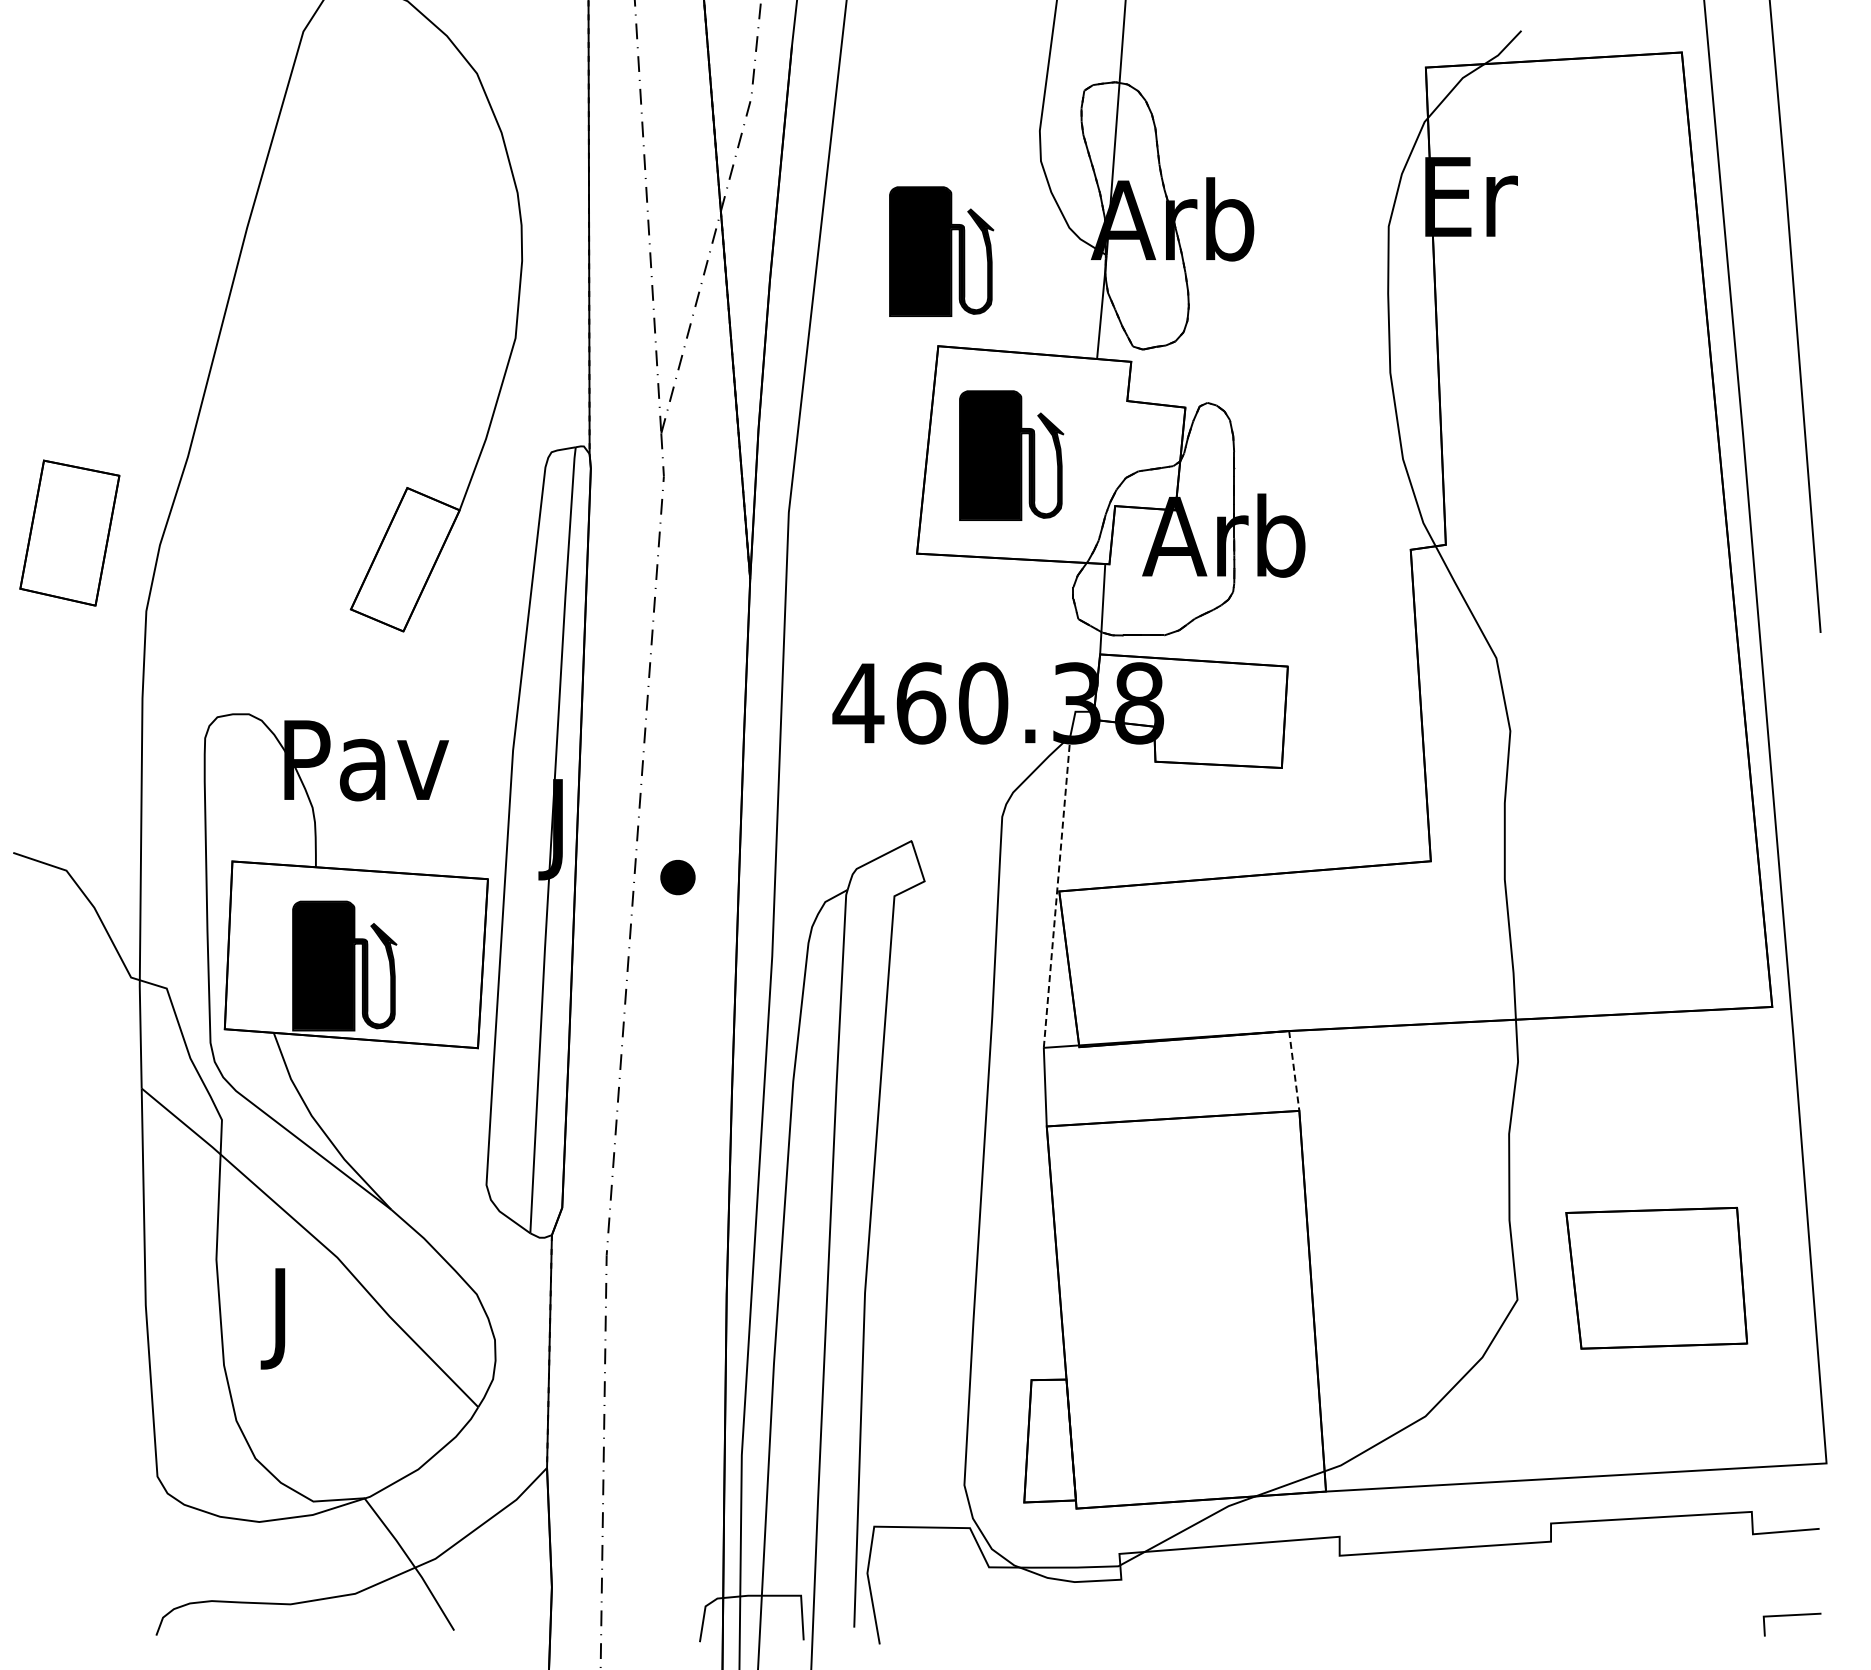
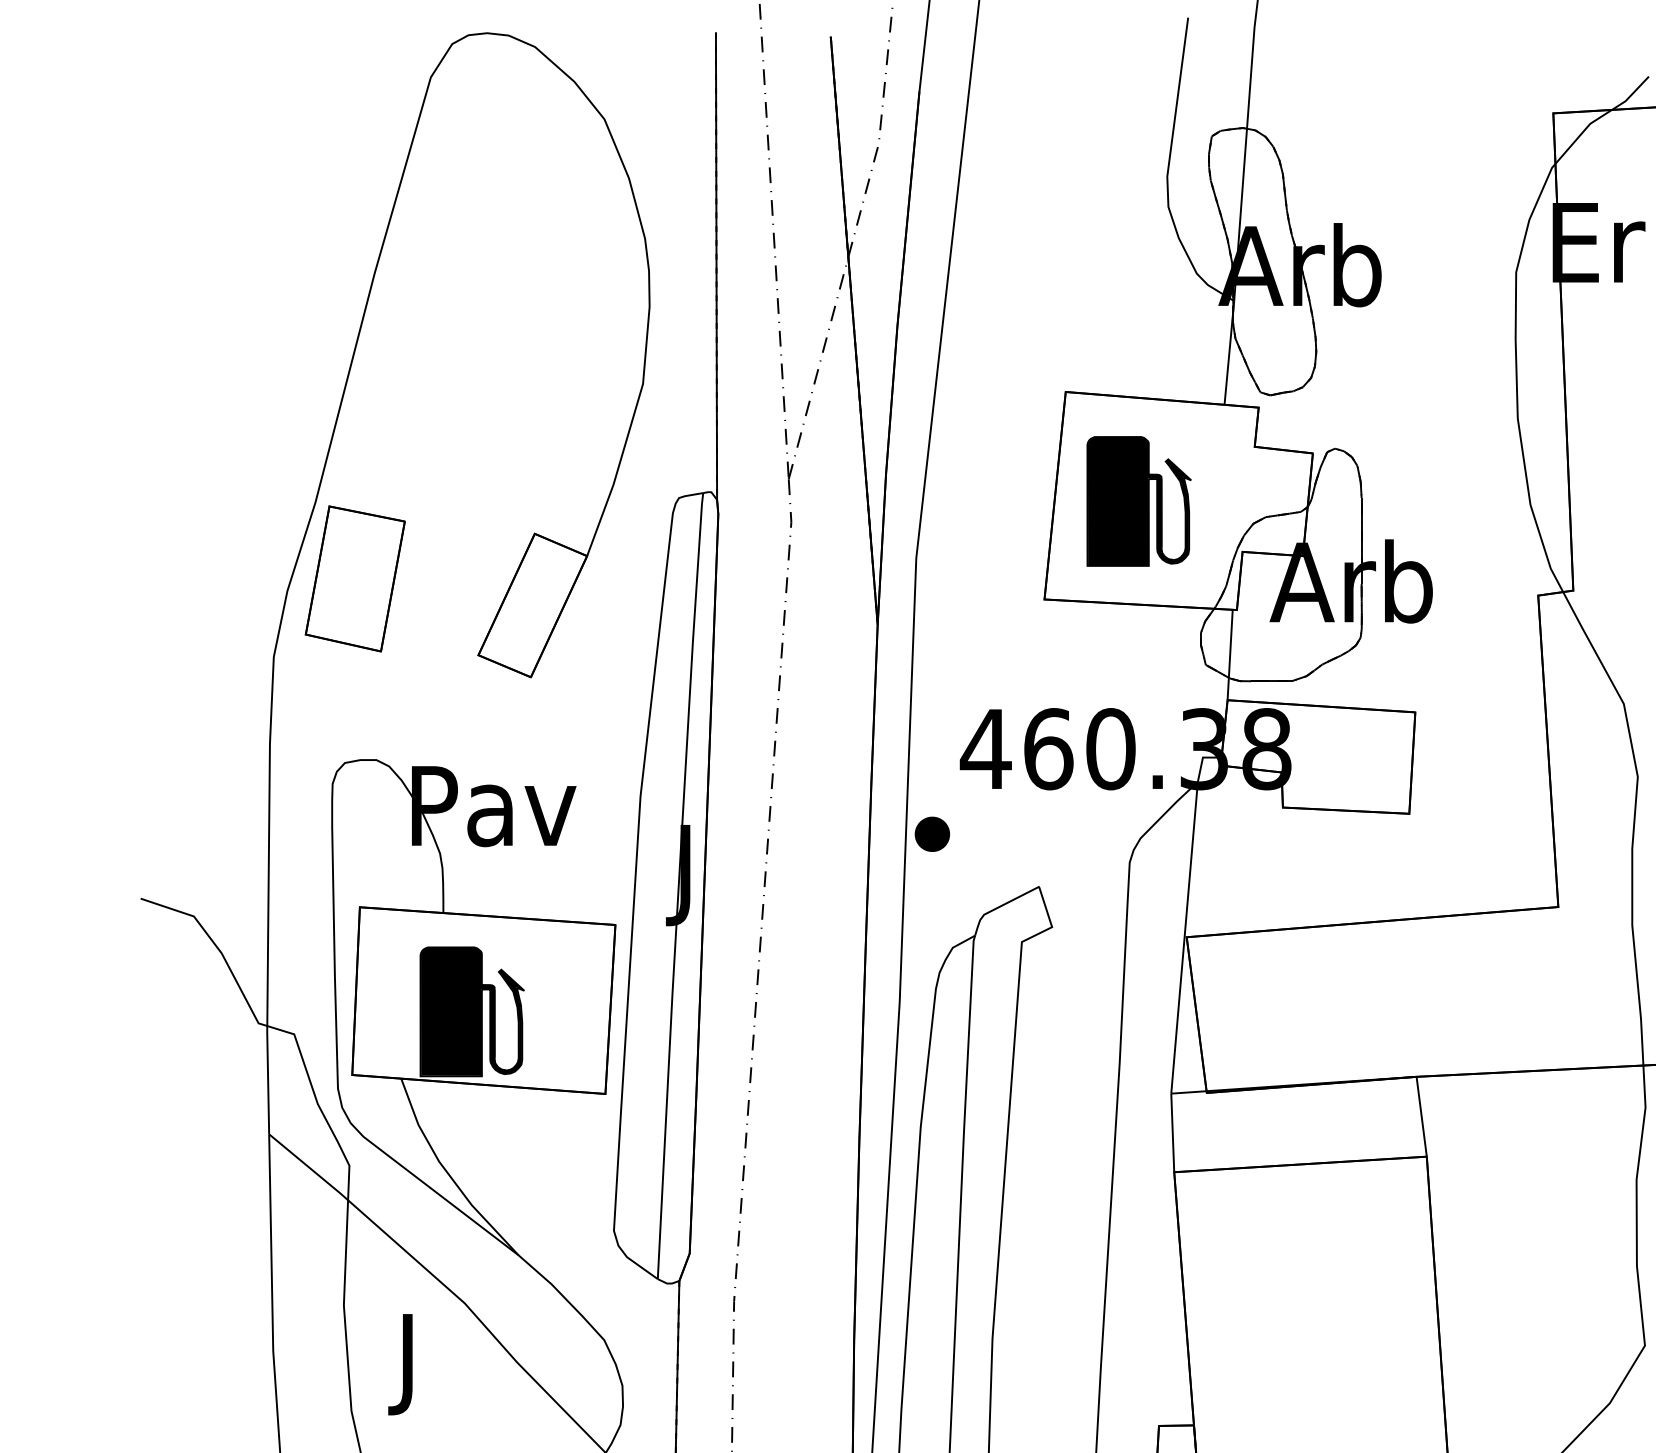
part: (941, 251) -> (1068, 297), removed
part: (69, 532) -> (354, 578), moved
part: (677, 877) -> (931, 834), moved
line: (1057, 891) -> (1184, 937), dashed -> solid
line: (1294, 1071) -> (1421, 1117), dashed -> solid

